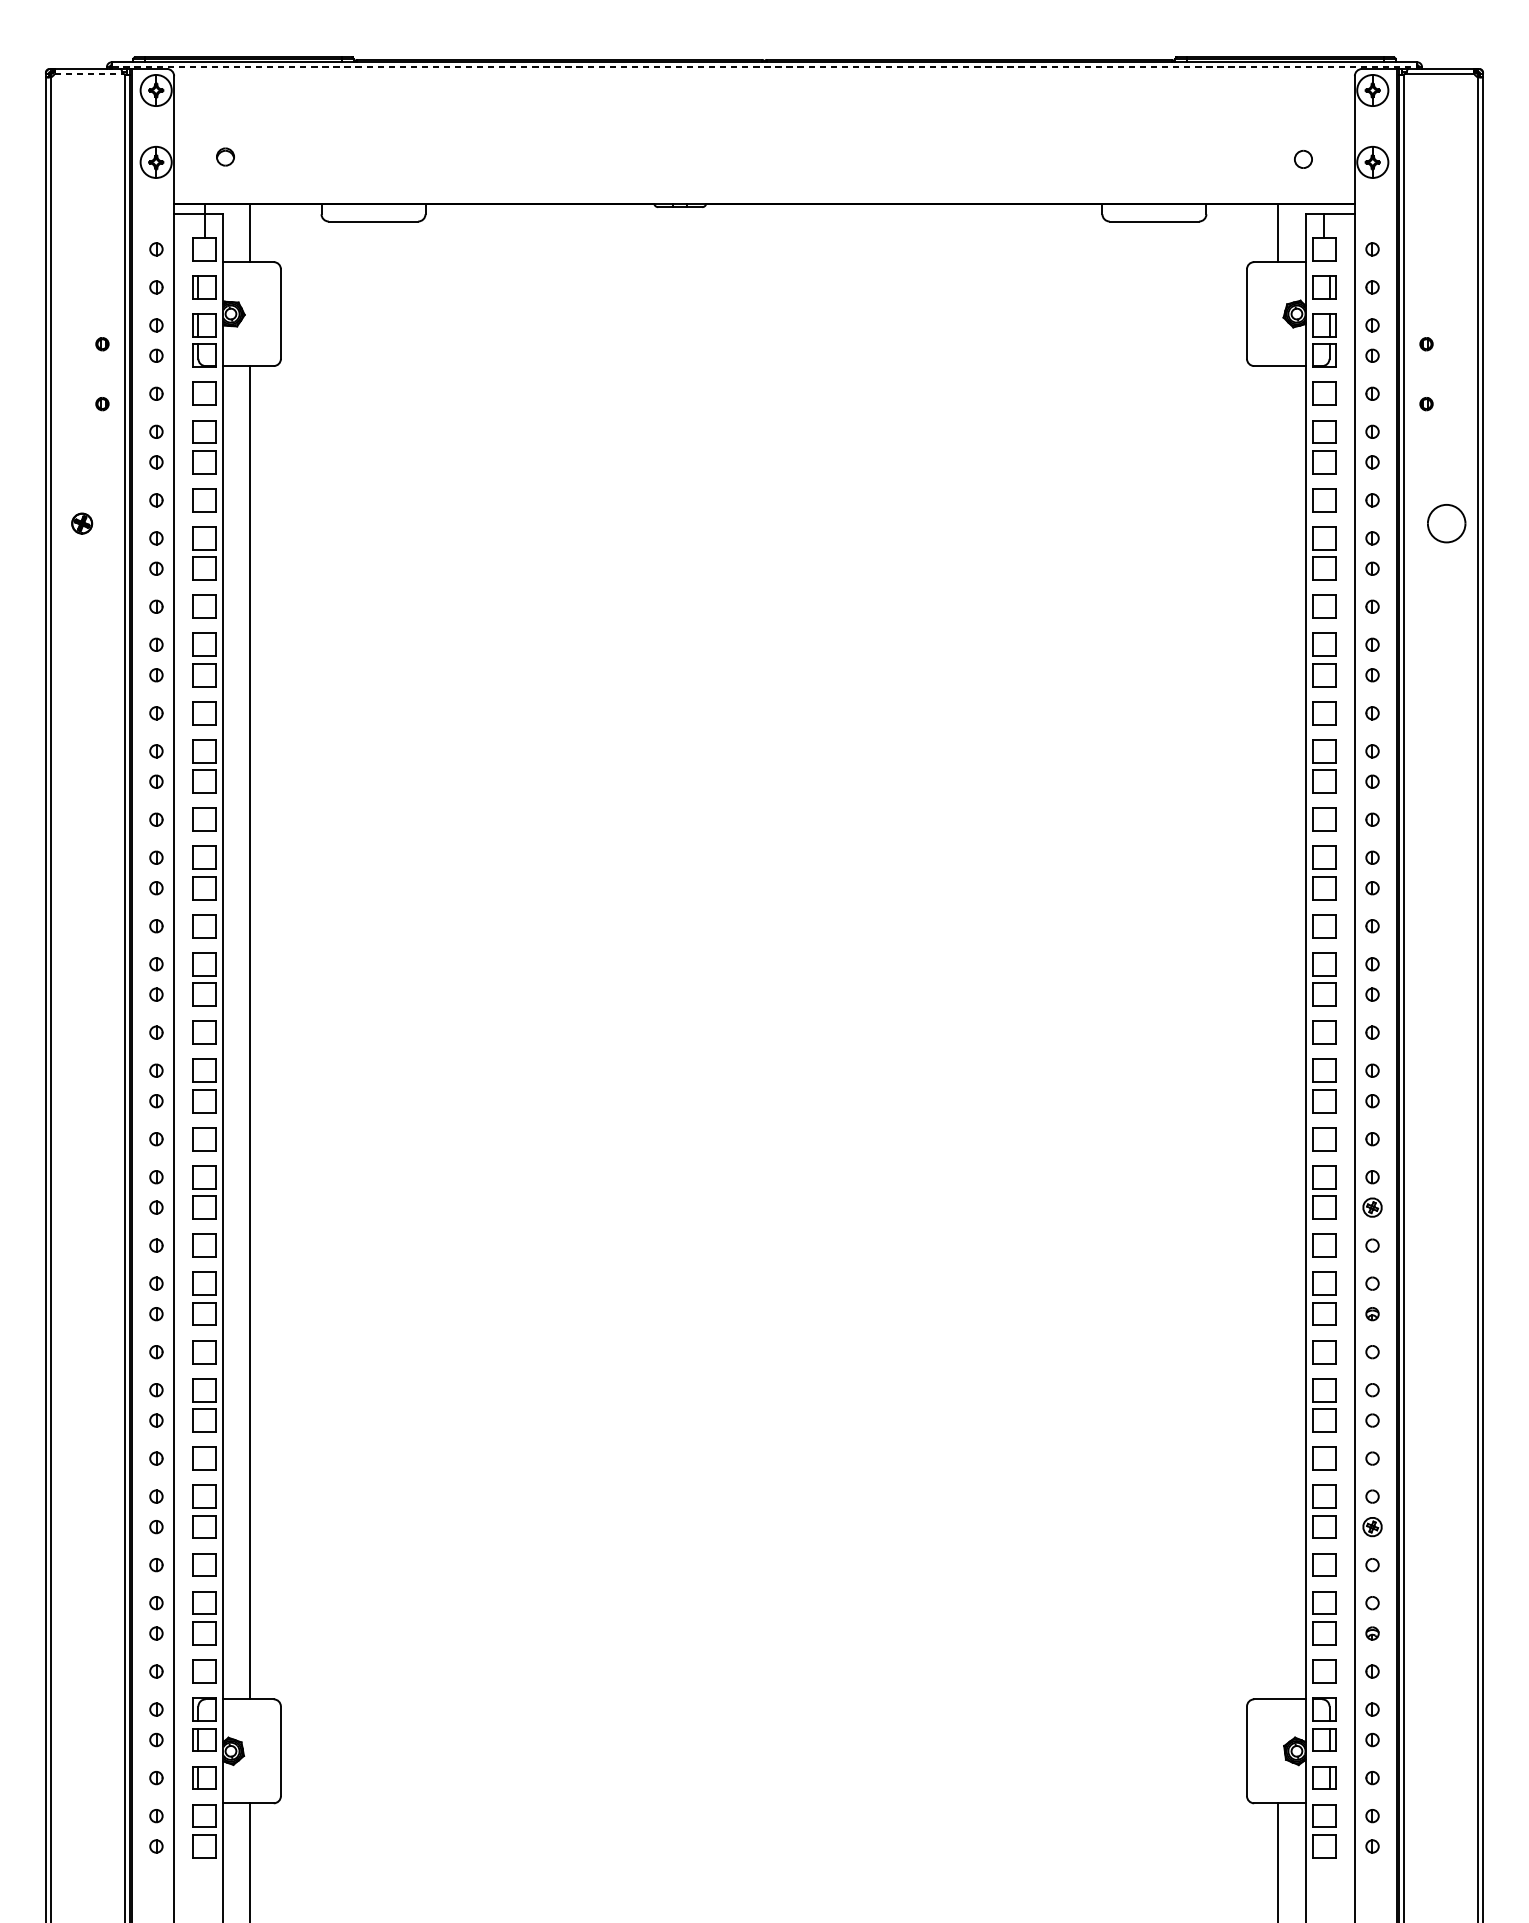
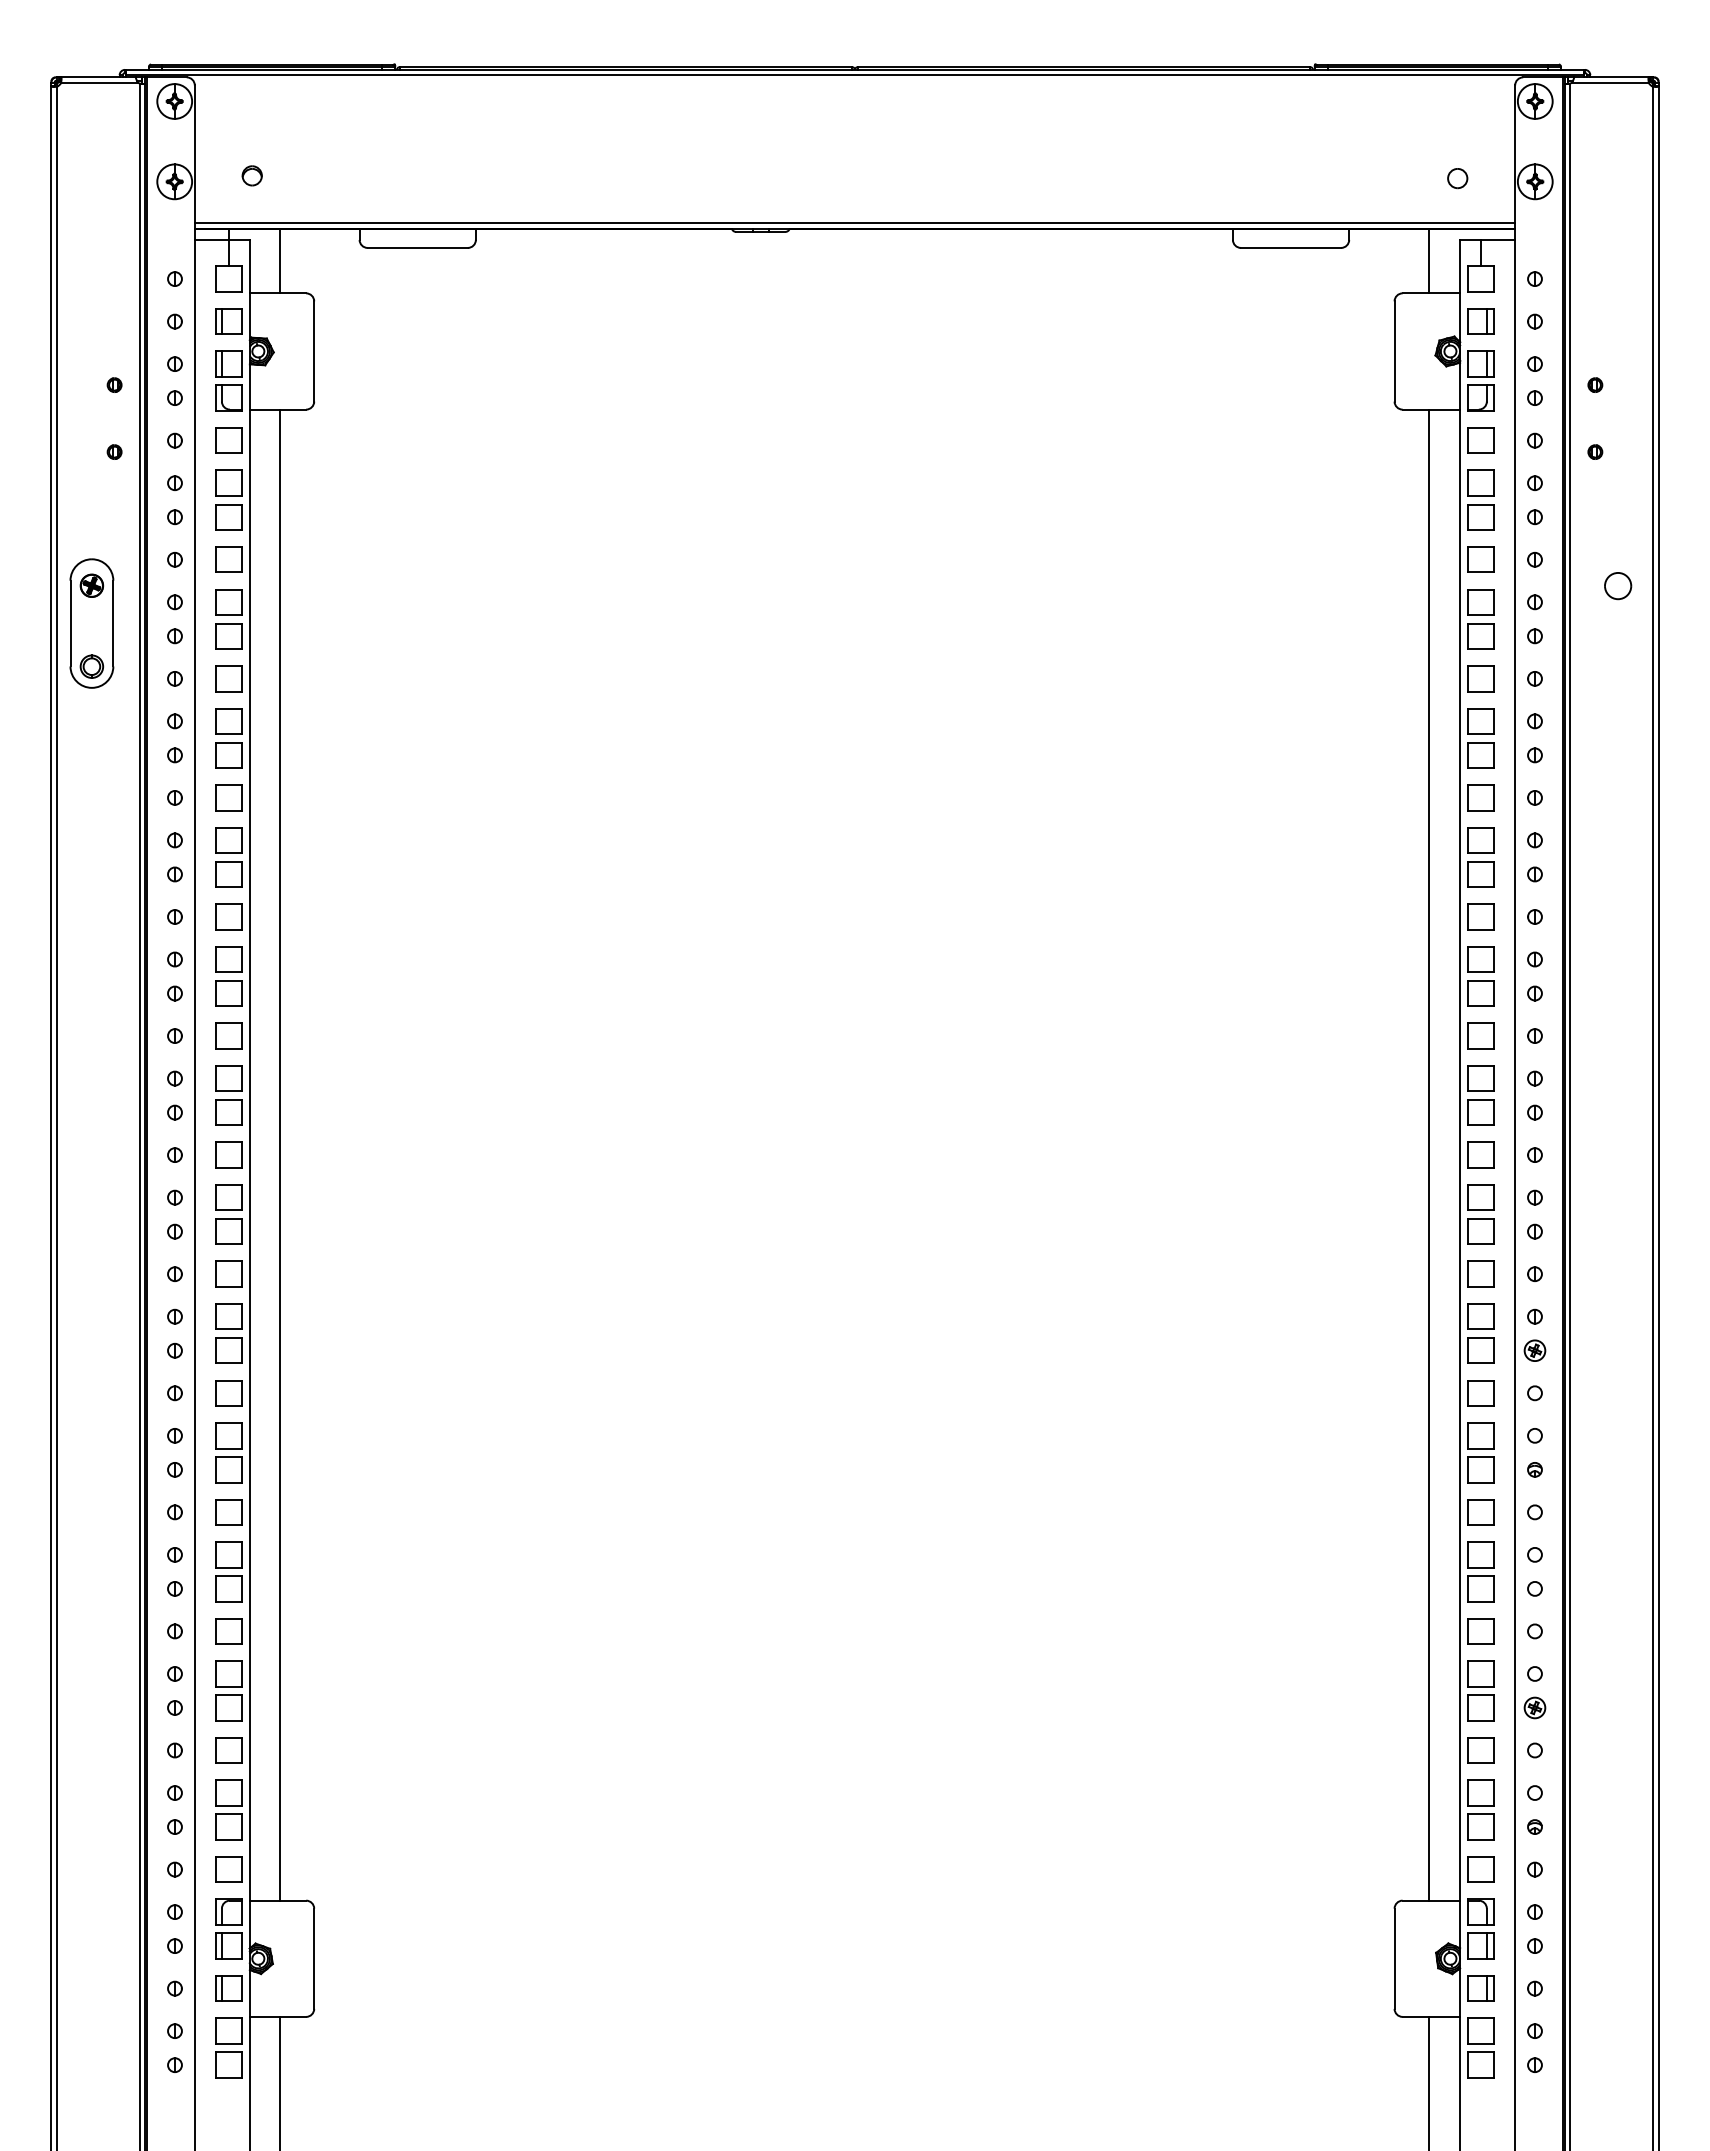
line: (764, 67) -> (855, 75), dashed -> solid
line: (88, 73) -> (99, 82), dashed -> solid
line: (764, 199) -> (854, 223), added
part: (1447, 524) -> (1618, 586), size x0.62
part: (81, 557) -> (91, 623), added
line: (1278, 1032) -> (1429, 1154), added

